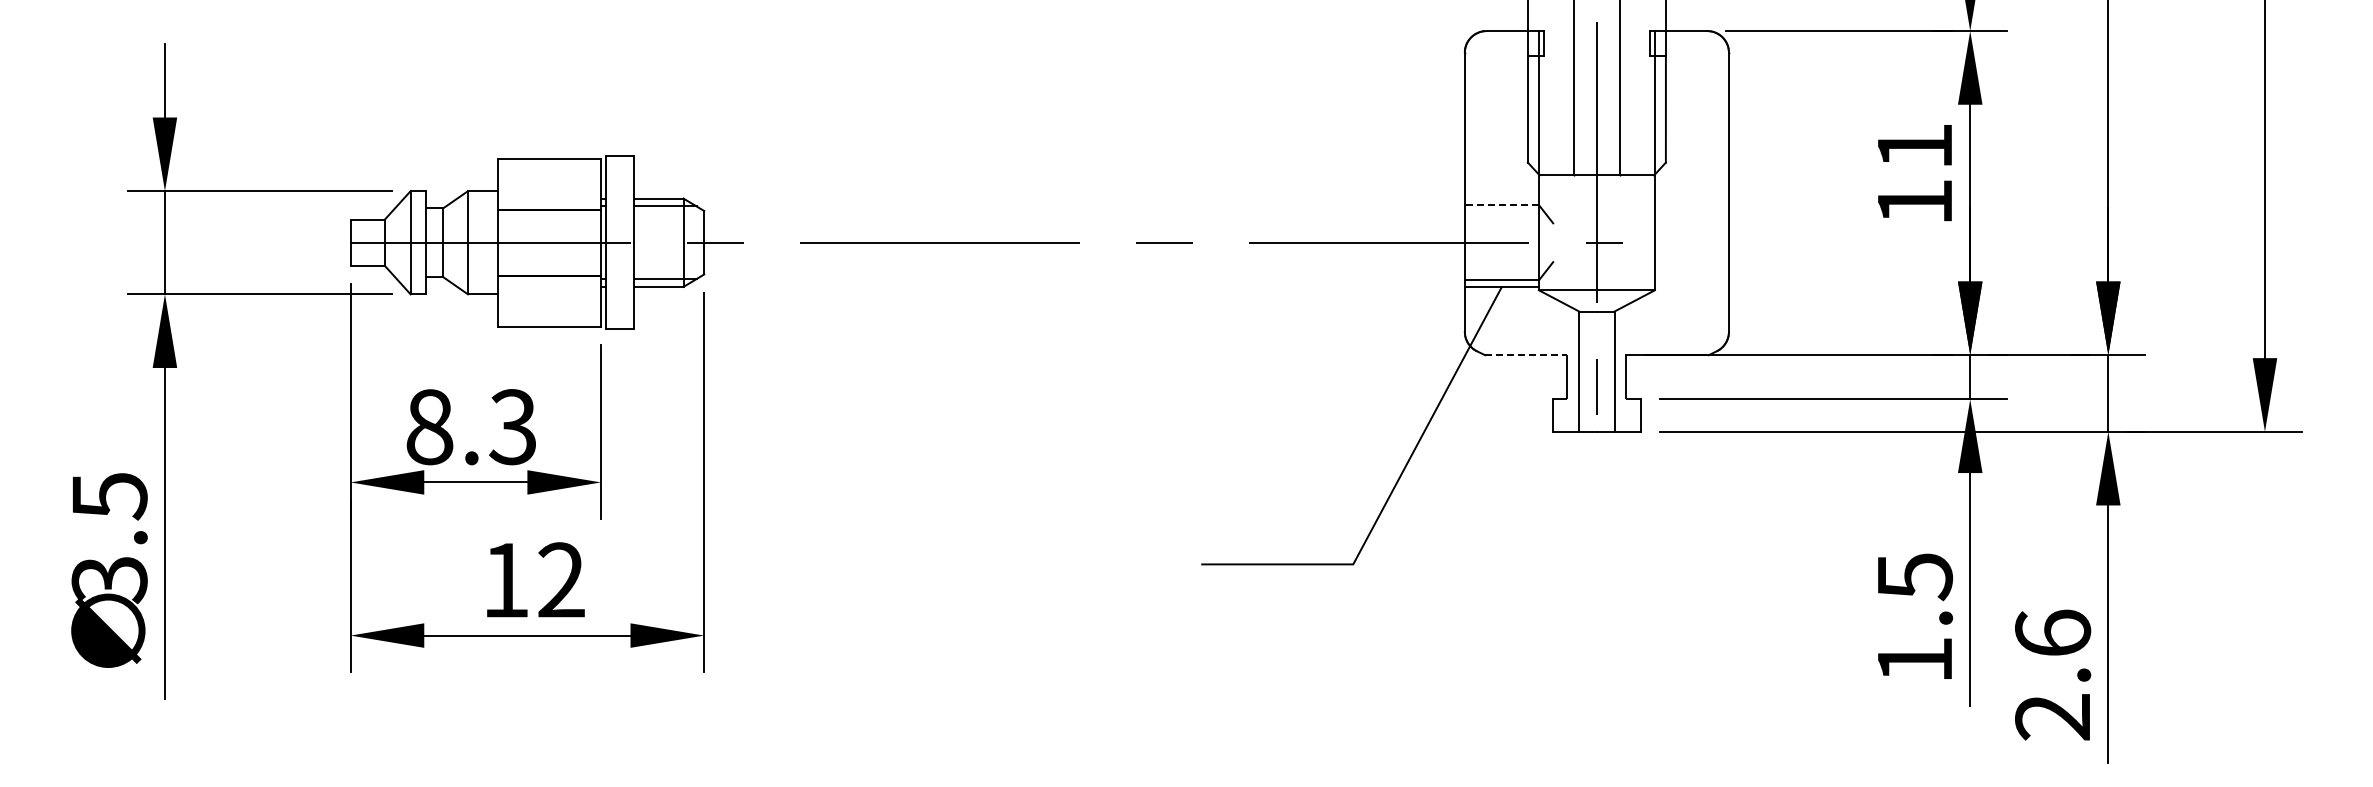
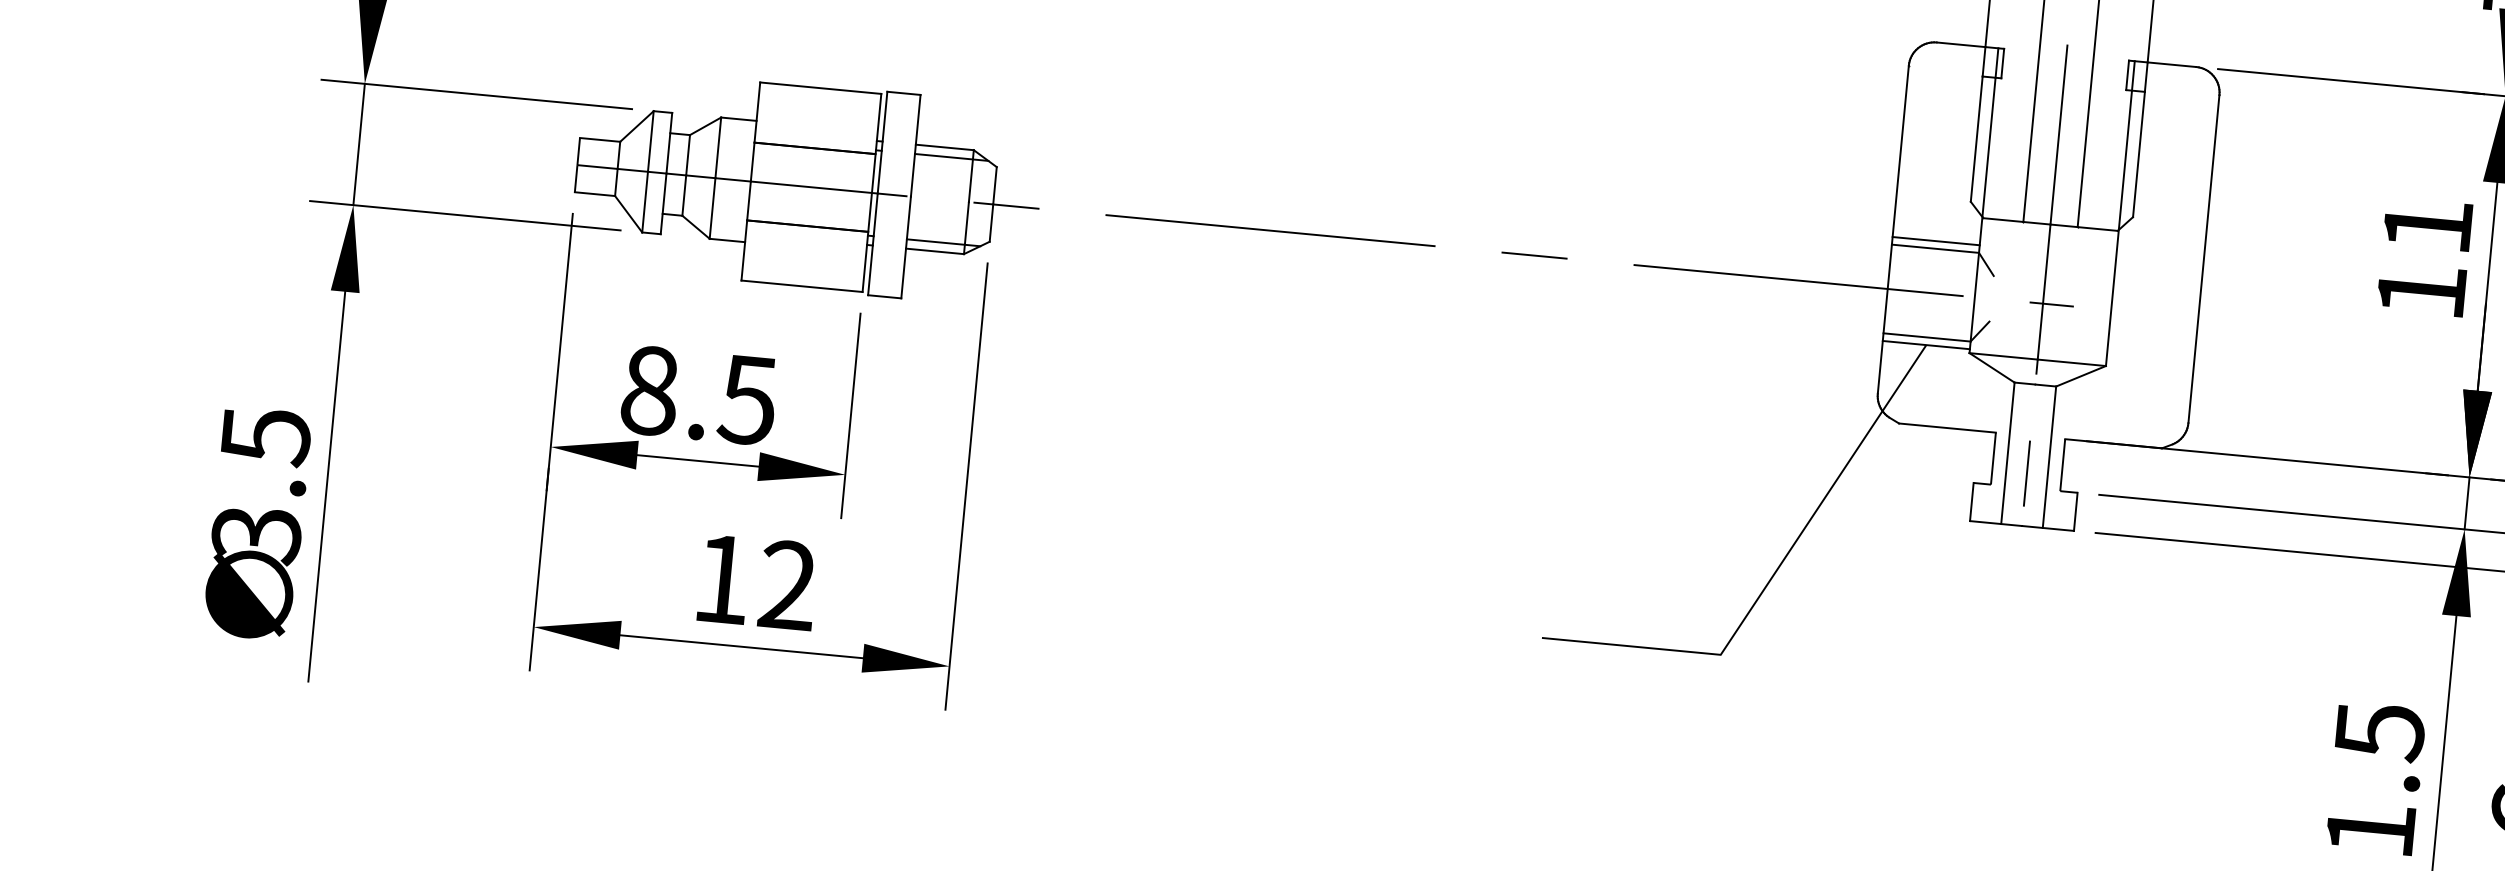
line: (1501, 198) -> (1935, 241), added
line: (1501, 205) -> (1934, 249), dashed -> solid
line: (1526, 355) -> (1947, 428), dashed -> solid
text: (512, 426) -> (747, 399), 8.3 -> 8.5

